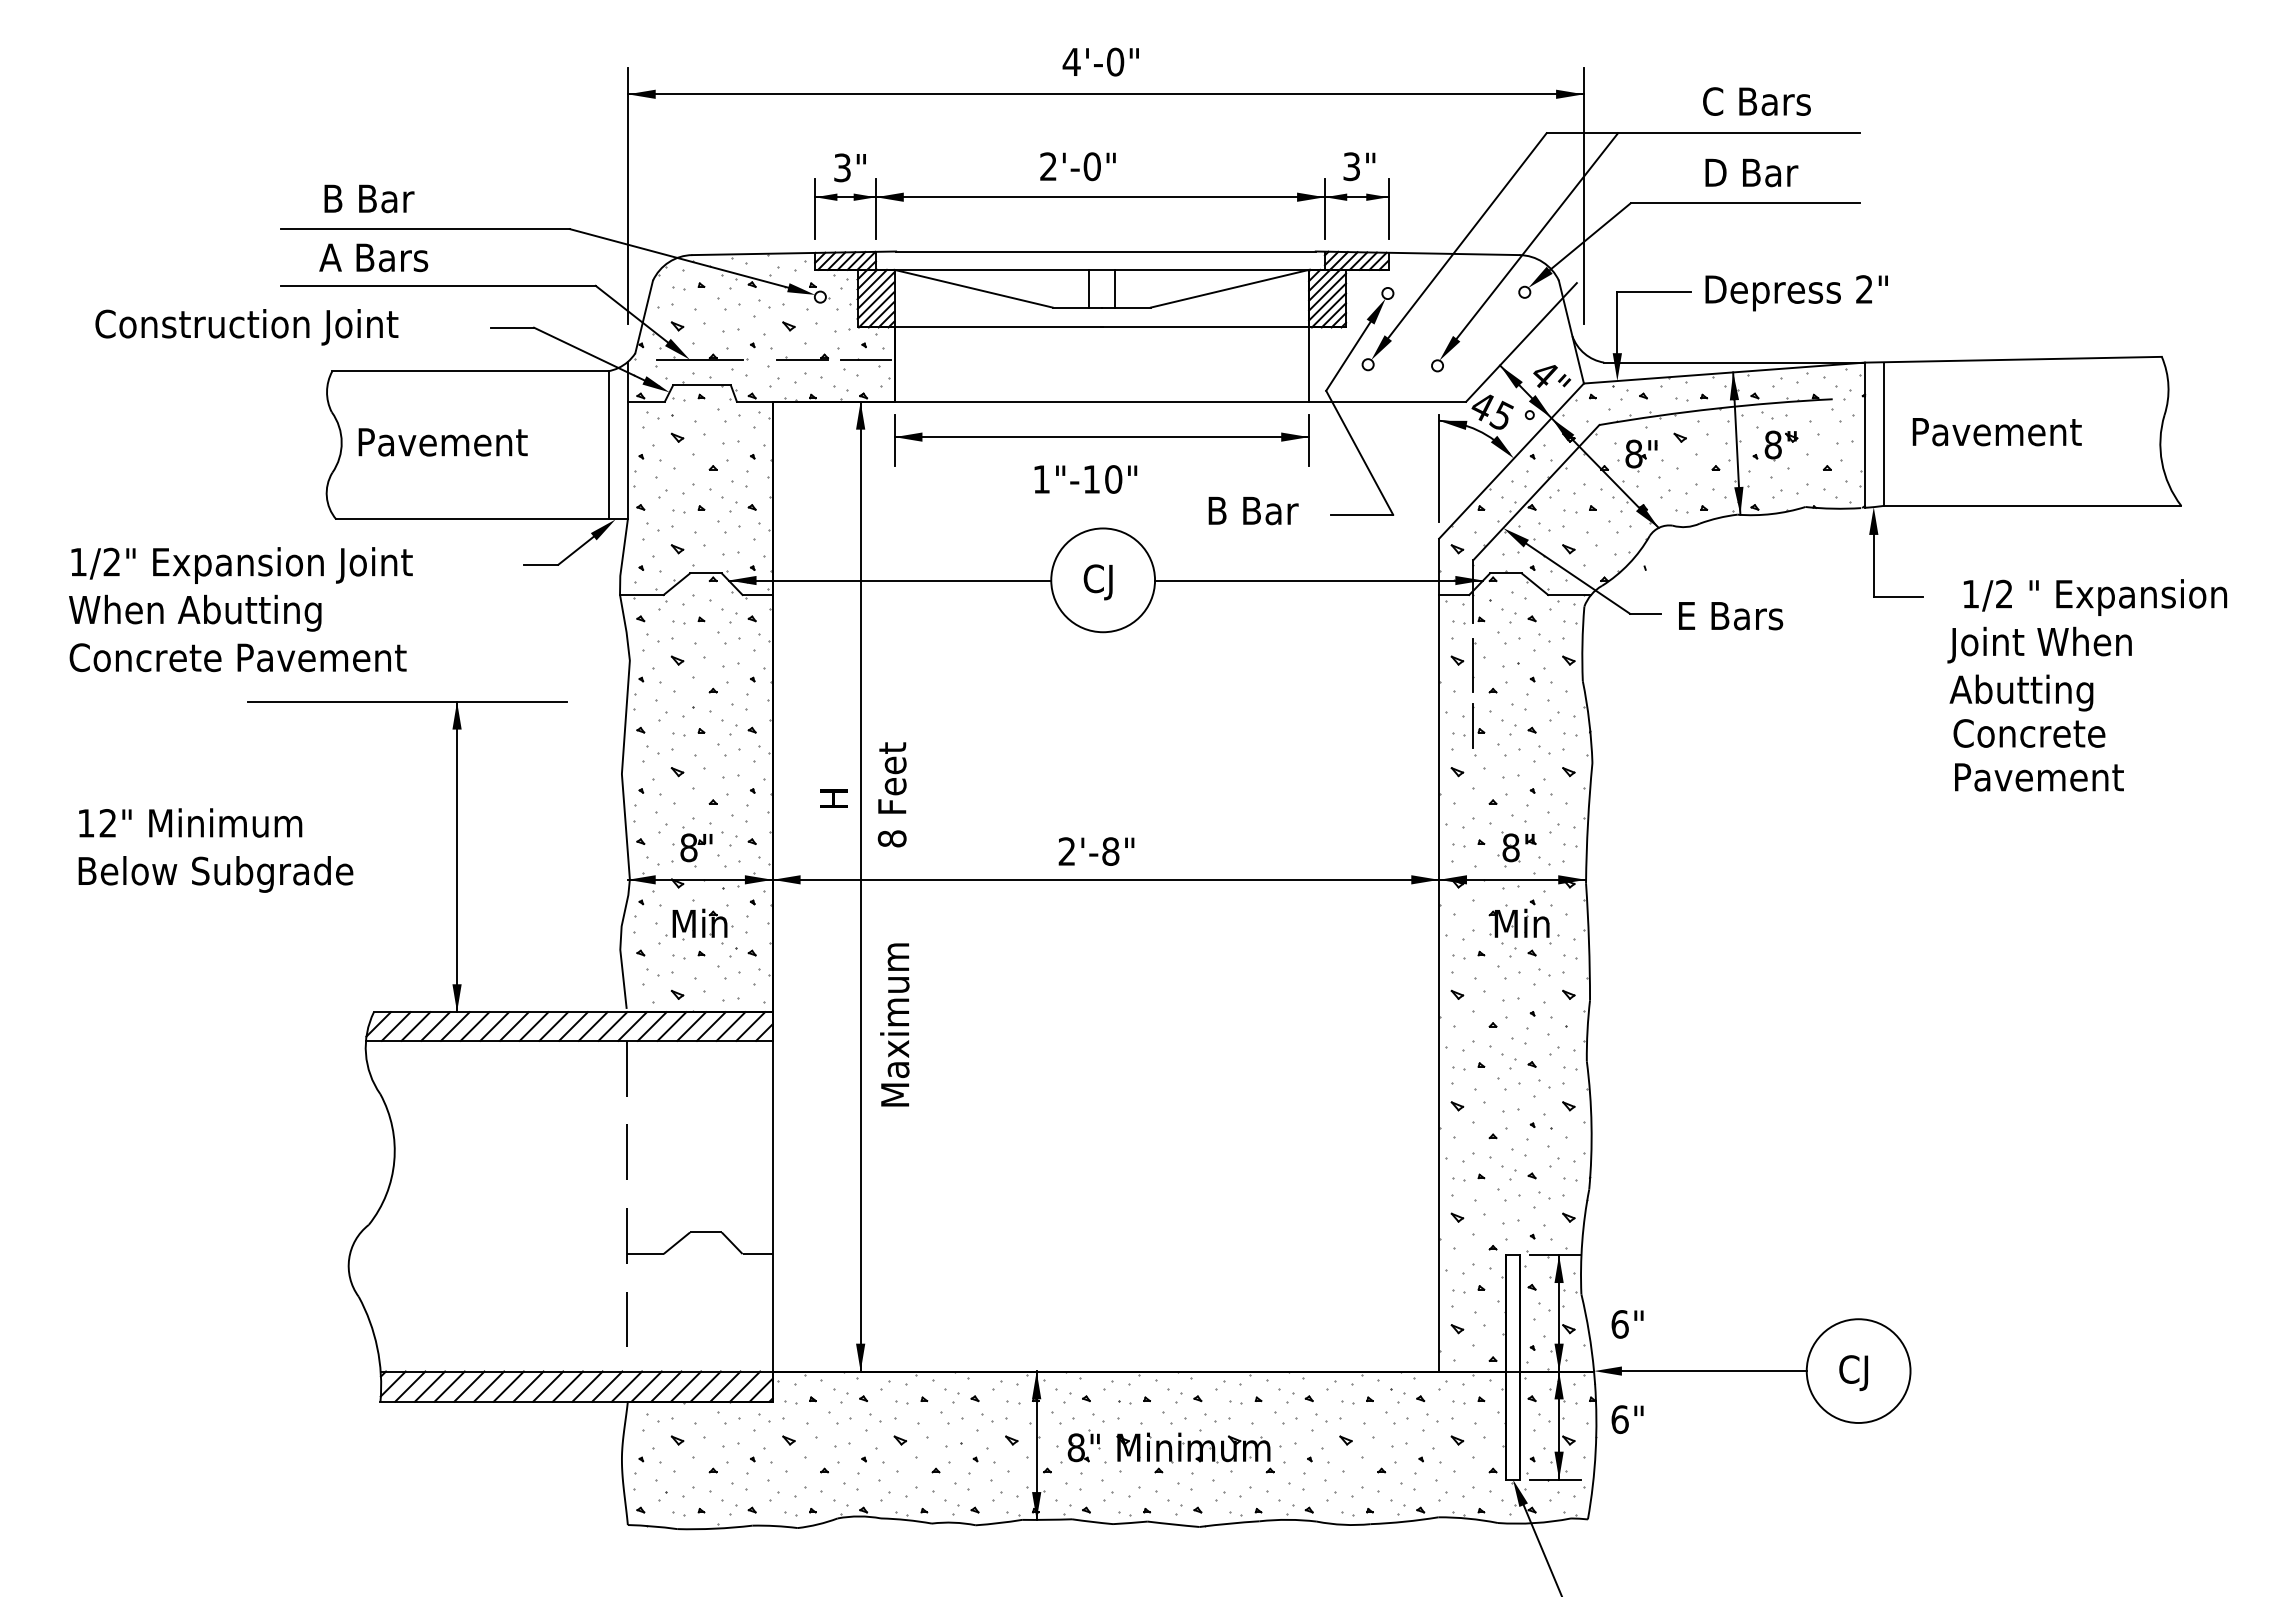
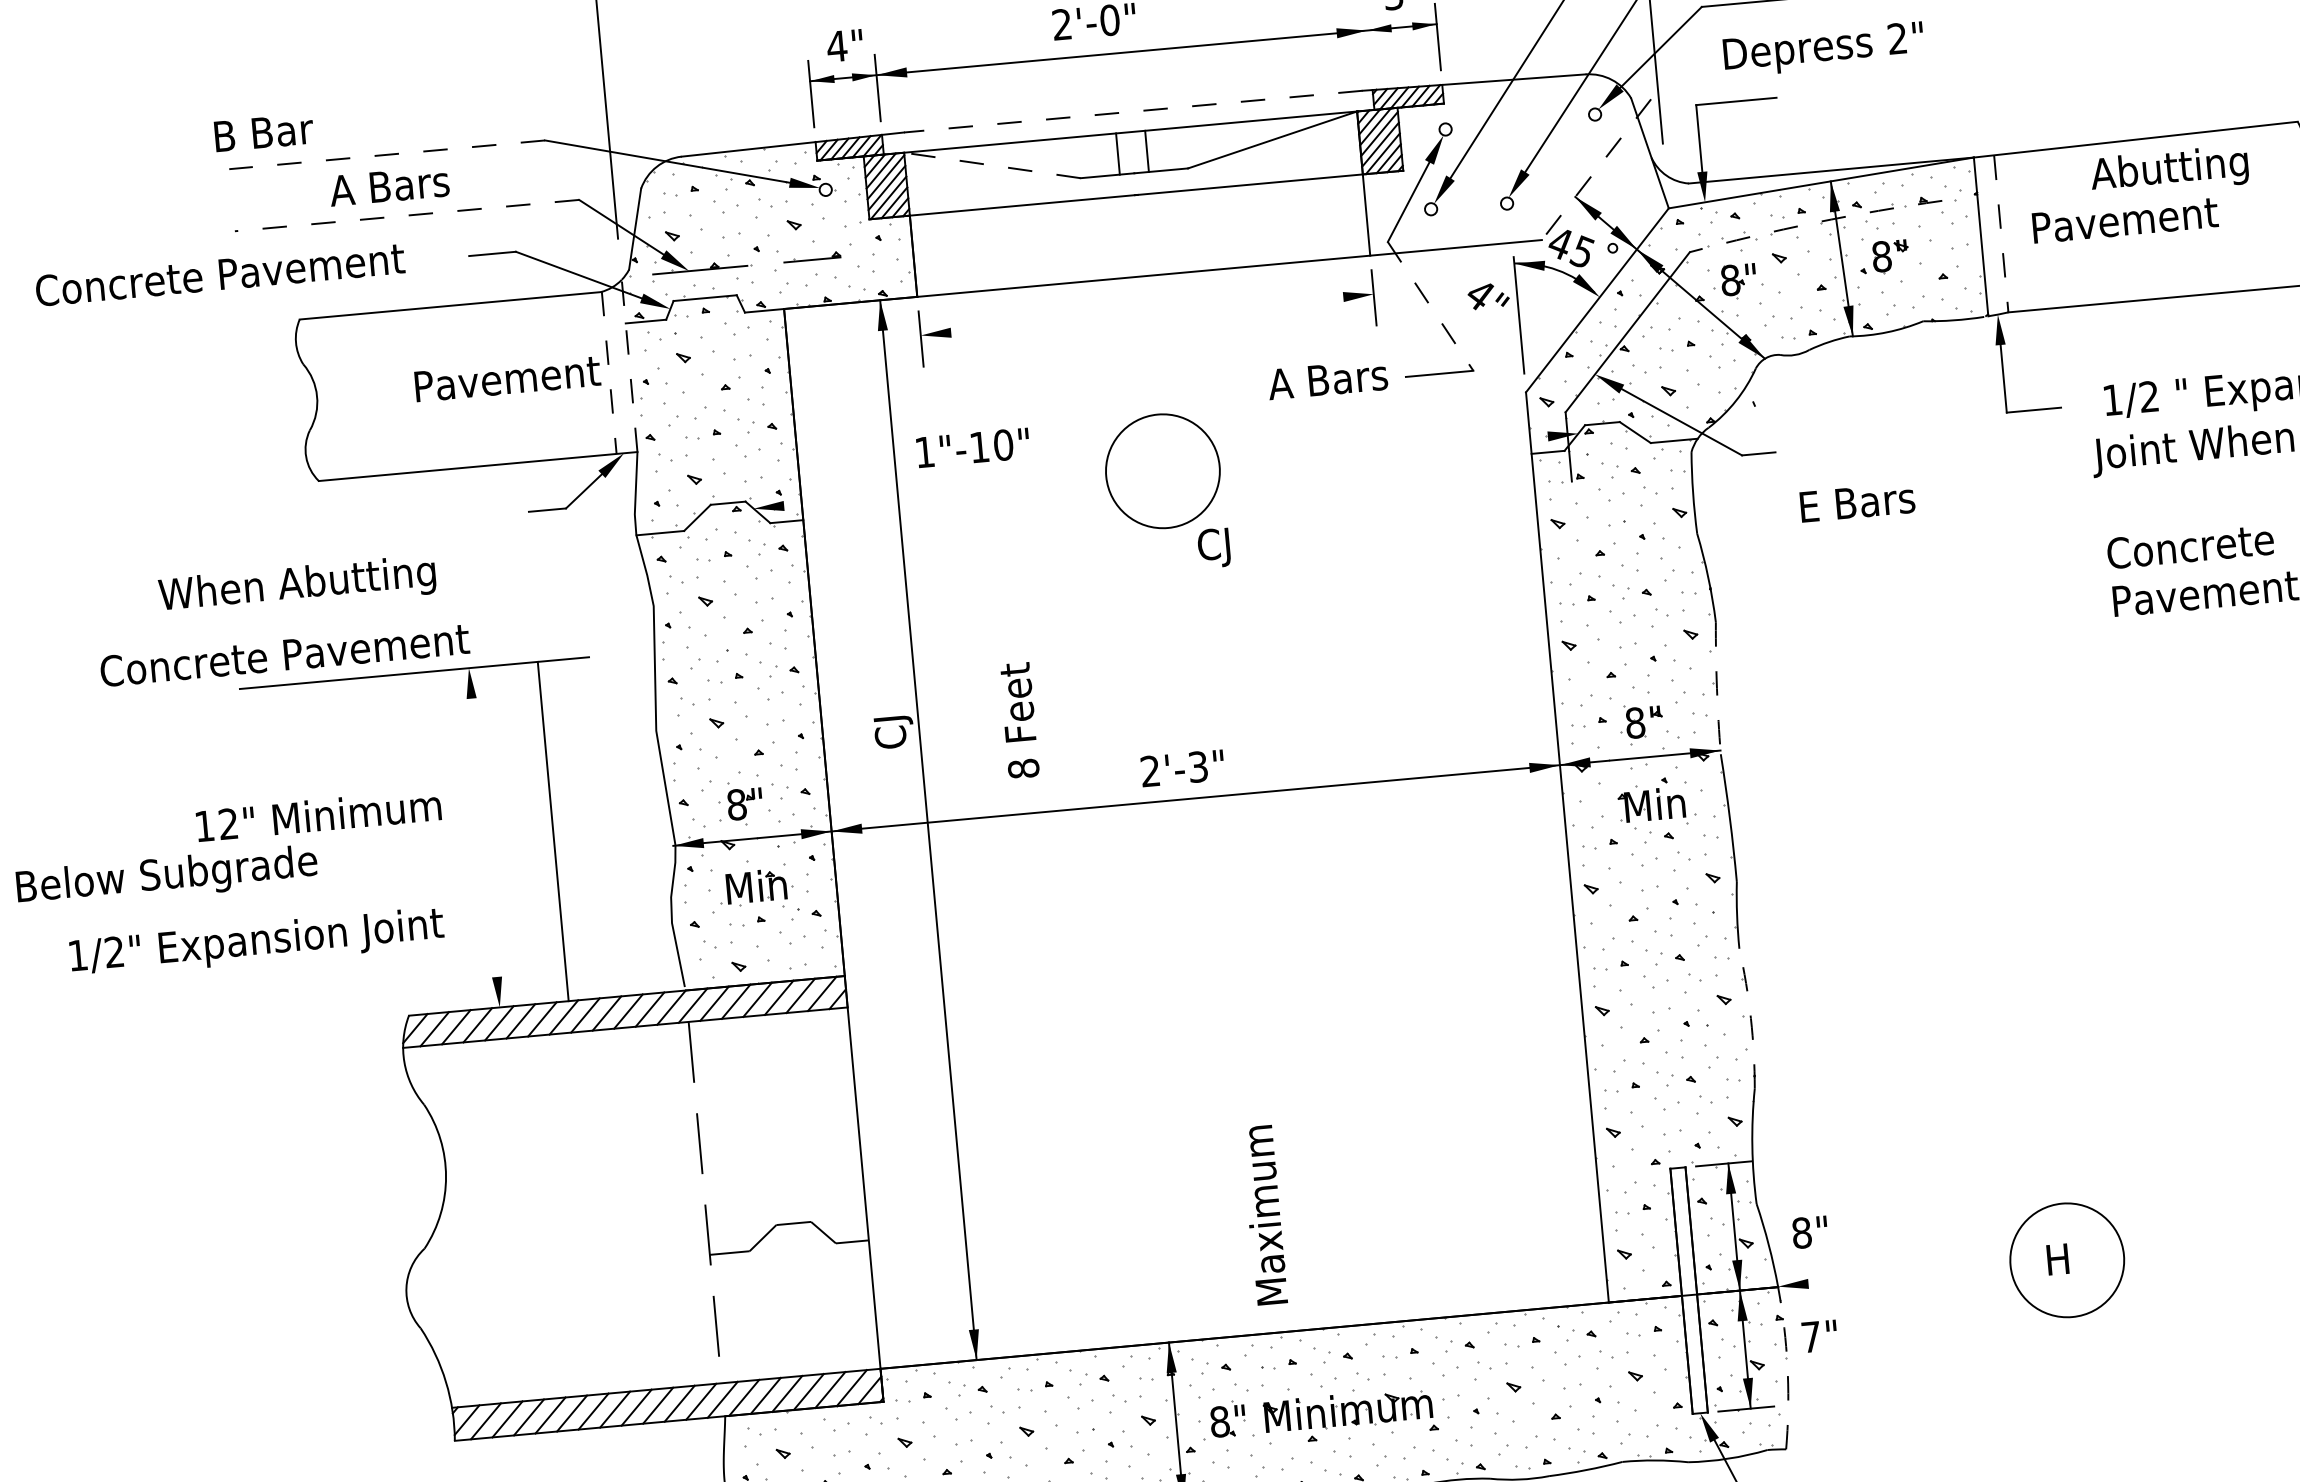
text: (842, 167) -> (837, 46), 3" -> 4"
text: (369, 198) -> (264, 132), moved
line: (1324, 208) -> (1367, 42), removed
line: (425, 229) -> (387, 155), solid -> dashed
line: (1105, 251) -> (1132, 111), solid -> dashed
text: (373, 257) -> (389, 185), moved
line: (438, 285) -> (407, 215), solid -> dashed
line: (973, 288) -> (992, 165), solid -> dashed
text: (1796, 293) -> (1823, 49), moved
text: (297, 327) -> (257, 275), Construction Joint -> Concrete Pavement
line: (1521, 342) -> (1596, 169), solid -> dashed
line: (865, 359) -> (881, 253), removed
text: (1552, 376) -> (1489, 296), moved
arc: (1715, 408) -> (1815, 222), solid -> dashed
line: (1883, 434) -> (2001, 234), solid -> dashed
line: (1101, 437) -> (1146, 315), removed
line: (627, 440) -> (629, 365), solid -> dashed
text: (442, 442) -> (507, 379), moved
line: (608, 445) -> (608, 373), solid -> dashed
line: (1359, 453) -> (1430, 307), solid -> dashed
text: (1085, 479) -> (972, 447), moved
text: (1259, 510) -> (1326, 379), B Bar -> A Bars
text: (241, 565) -> (256, 942), moved
line: (889, 580) -> (929, 492), removed
line: (1319, 580) -> (1399, 449), removed
text: (1097, 582) -> (1213, 548), moved
text: (195, 612) -> (297, 585), moved
text: (1731, 616) -> (1858, 502), moved
text: (237, 657) -> (284, 655), moved
line: (1472, 664) -> (1574, 526), removed
text: (2021, 692) -> (2169, 170), moved
line: (1472, 725) -> (1581, 593), removed
text: (837, 794) -> (893, 731), H -> CJ
text: (891, 794) -> (1018, 720), moved
text: (190, 822) -> (318, 814), moved
arc: (1587, 823) -> (1716, 688), solid -> dashed
text: (1110, 851) -> (1197, 766), 2'-8" -> 2'-3"
line: (457, 856) -> (553, 831), moved
text: (215, 874) -> (166, 877), moved
text: (894, 1024) -> (1264, 1214), moved
arc: (1591, 1125) -> (1750, 1018), solid -> dashed
text: (1619, 1324) -> (1801, 1233), 6" -> 8"
line: (1713, 1371) -> (1908, 1275), removed
text: (1853, 1373) -> (2061, 1263), CJ -> H
text: (1619, 1419) -> (1810, 1337), 6" -> 7"
arc: (1595, 1451) -> (1787, 1374), solid -> dashed

